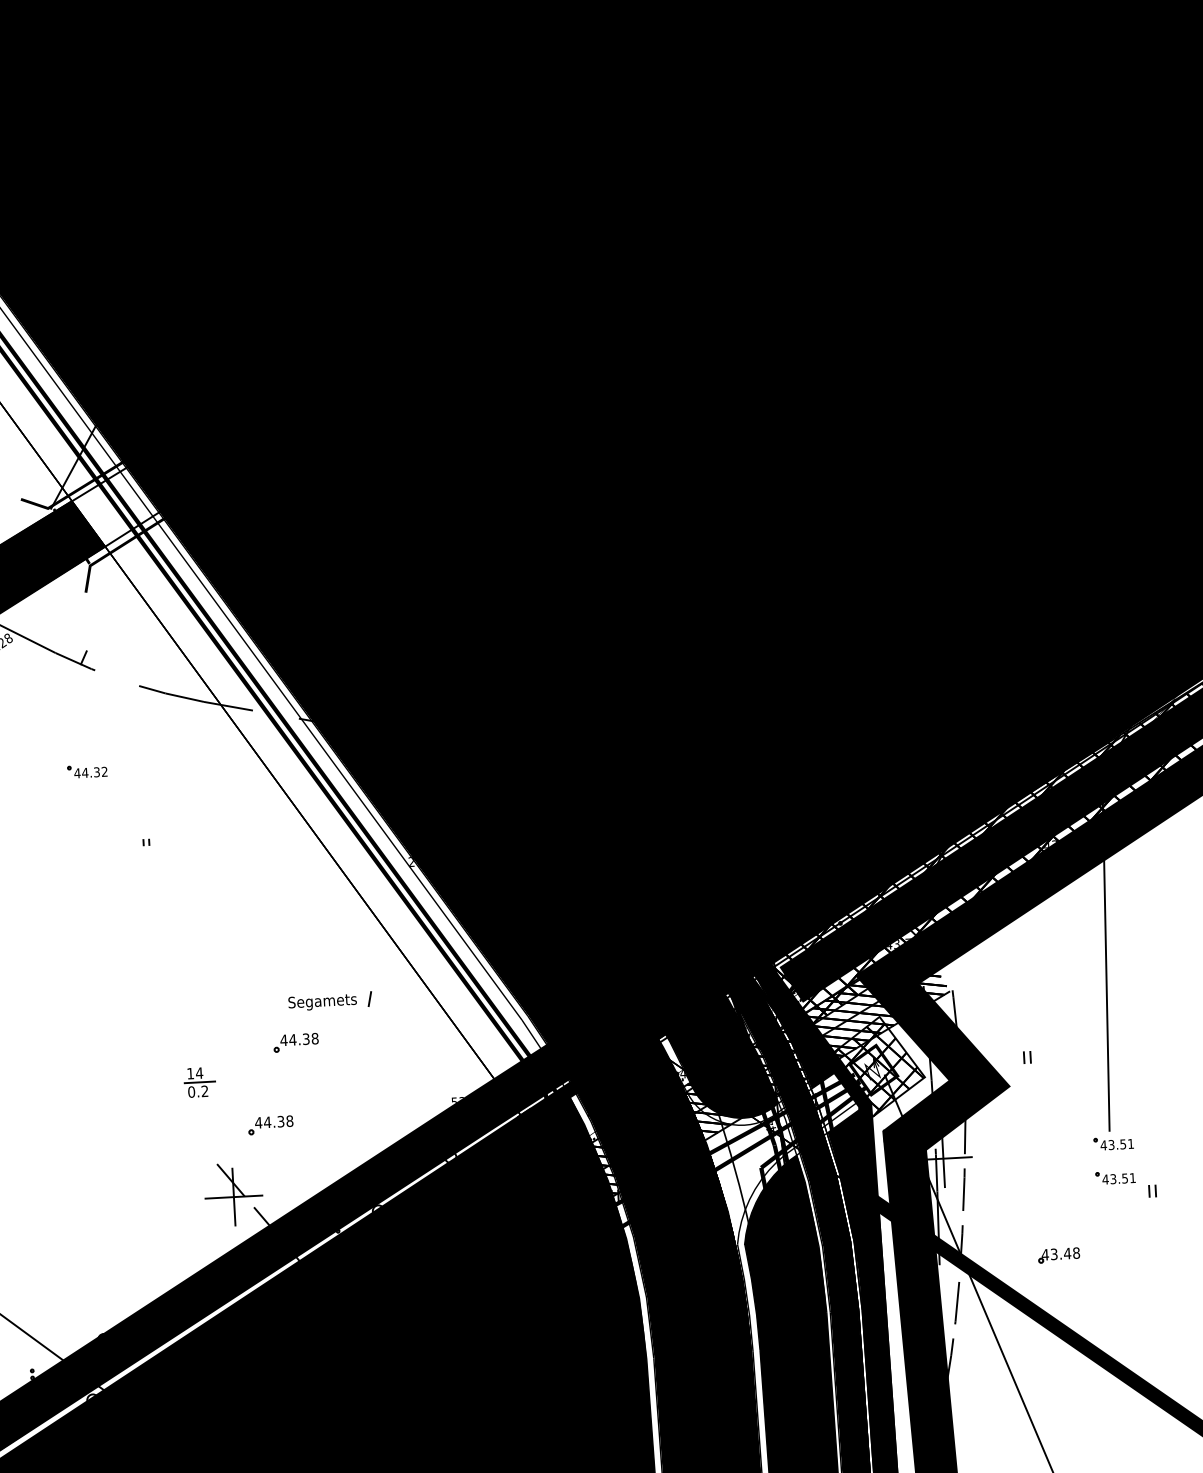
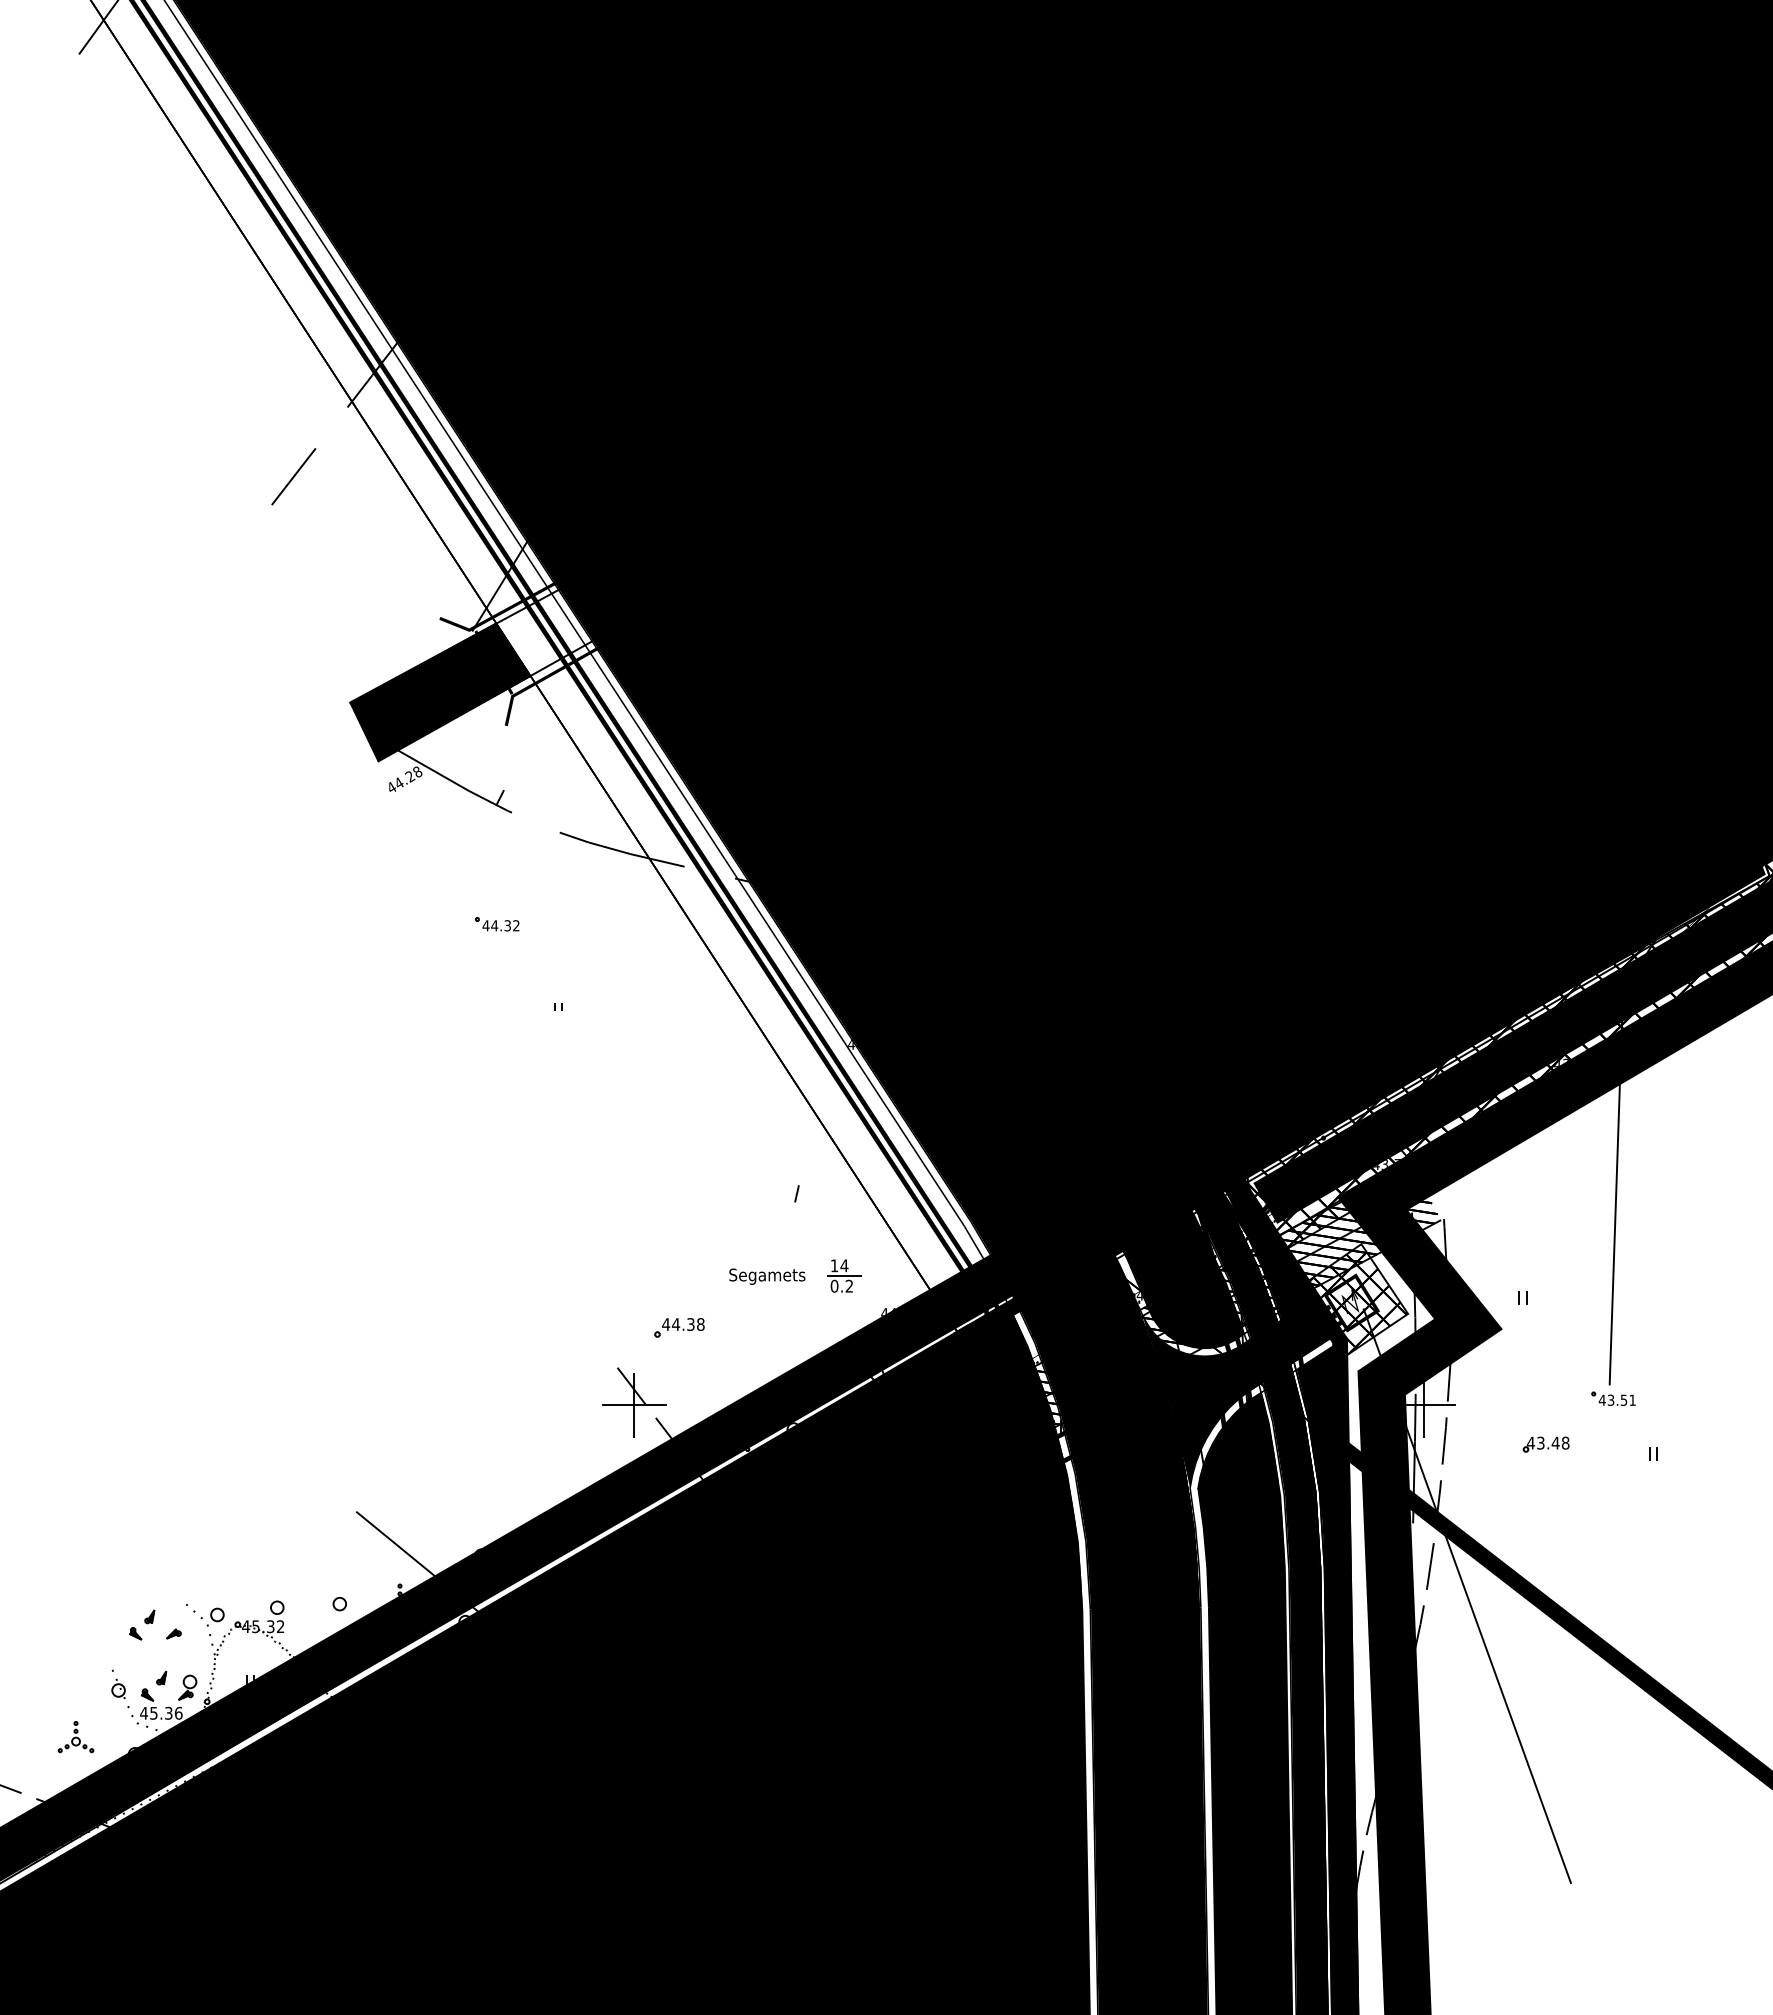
text: (413, 861) -> (853, 1043), 27.32 -> 44.41
text: (322, 1002) -> (767, 1276), moved
part: (296, 1042) -> (712, 1237), removed
part: (200, 1081) -> (844, 1275), moved
text: (457, 1101) -> (888, 1312), 53.78 -> 44.59
fill: (775, 1157) -> (1237, 1393), added
part: (1115, 1177) -> (1613, 1436), removed
part: (1058, 1255) -> (1545, 1444), moved

